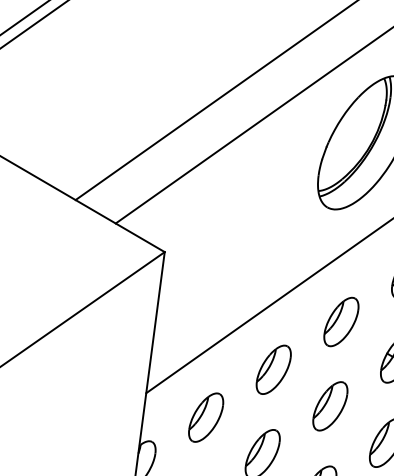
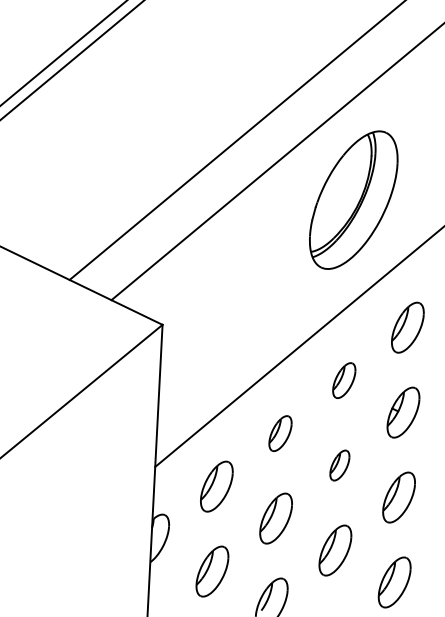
part: (341, 321) -> (344, 380), size x0.7
part: (273, 369) -> (280, 433), size x0.7
part: (330, 406) -> (339, 465), size x0.6

